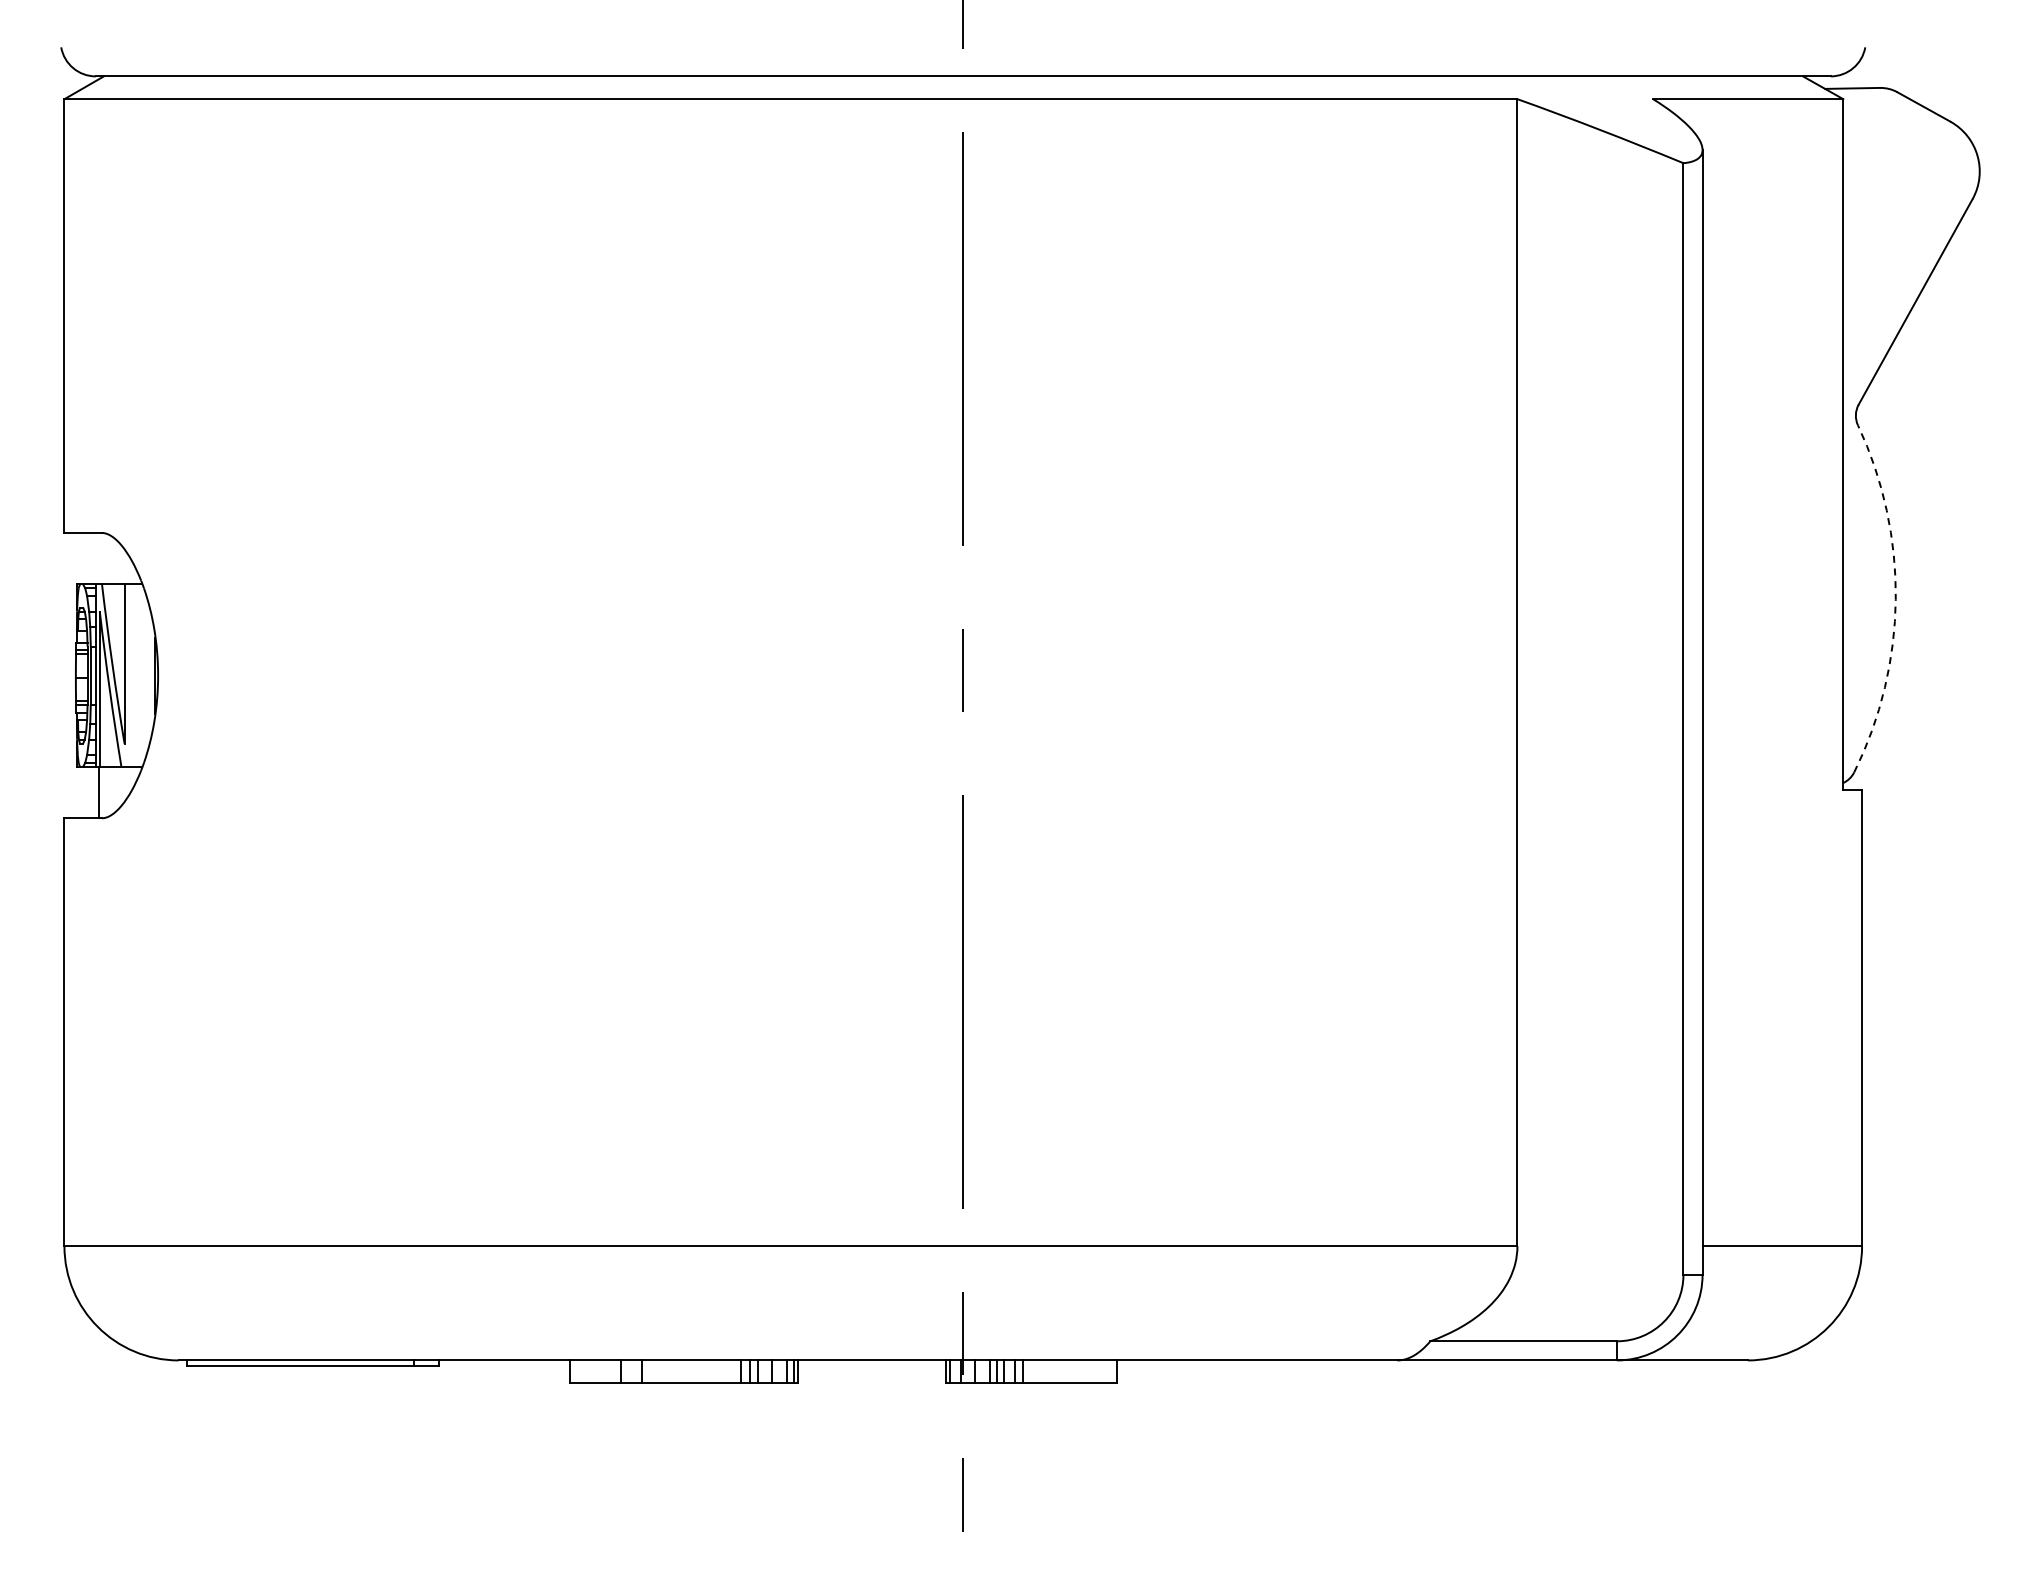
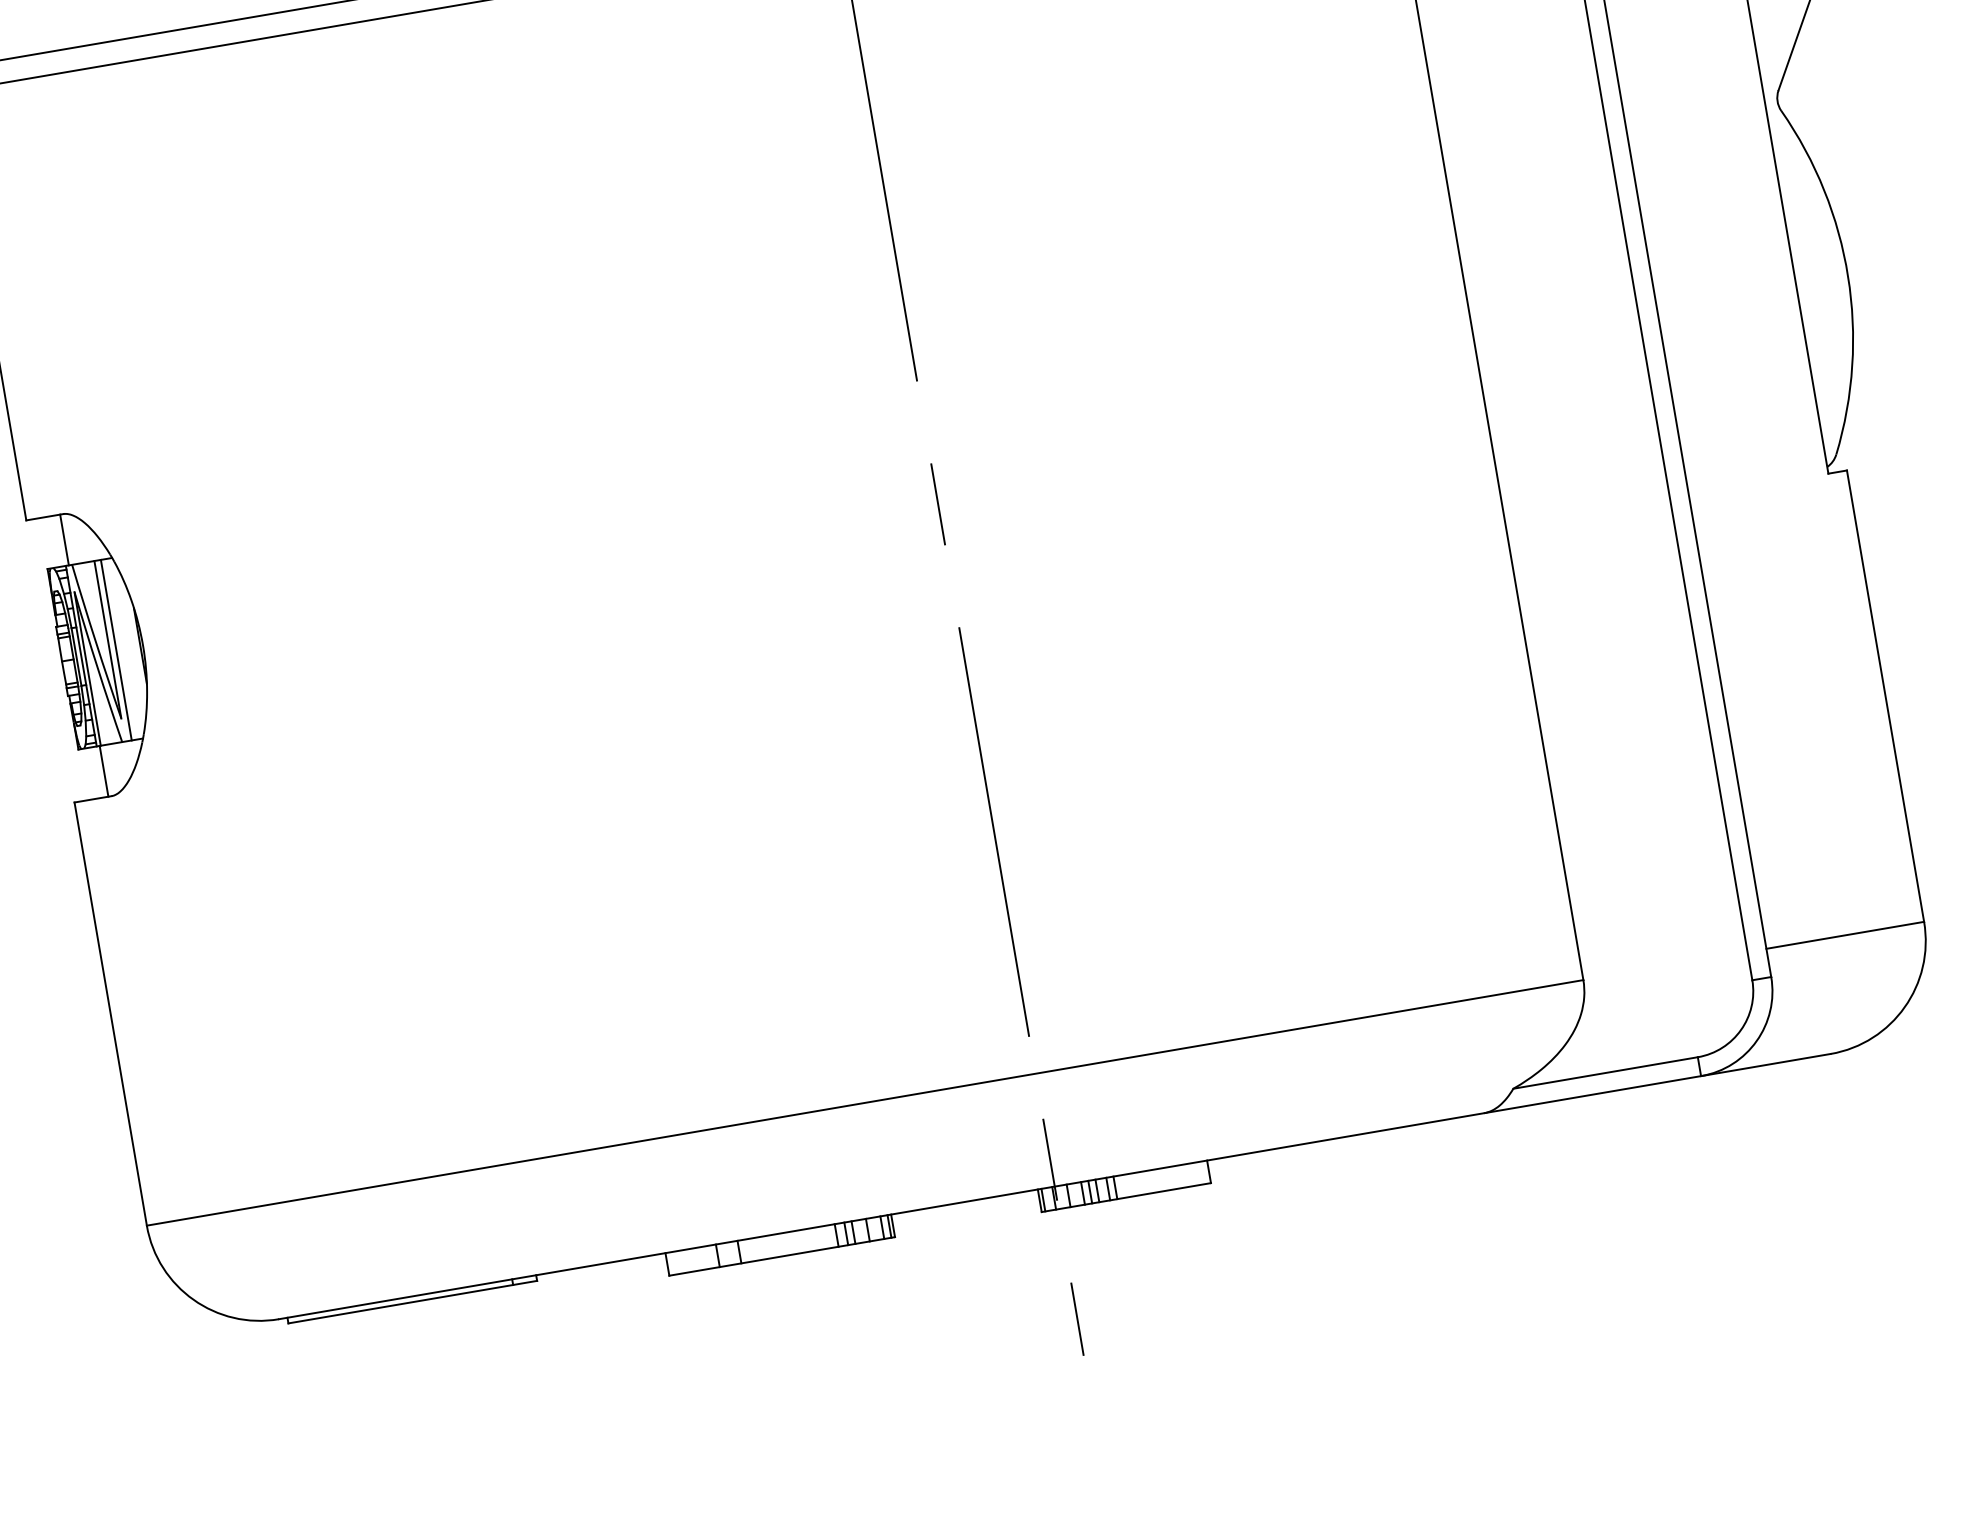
line: (98, 558) -> (64, 539), added
arc: (1895, 599) -> (1847, 276), dashed -> solid
line: (131, 675) -> (116, 650), added

